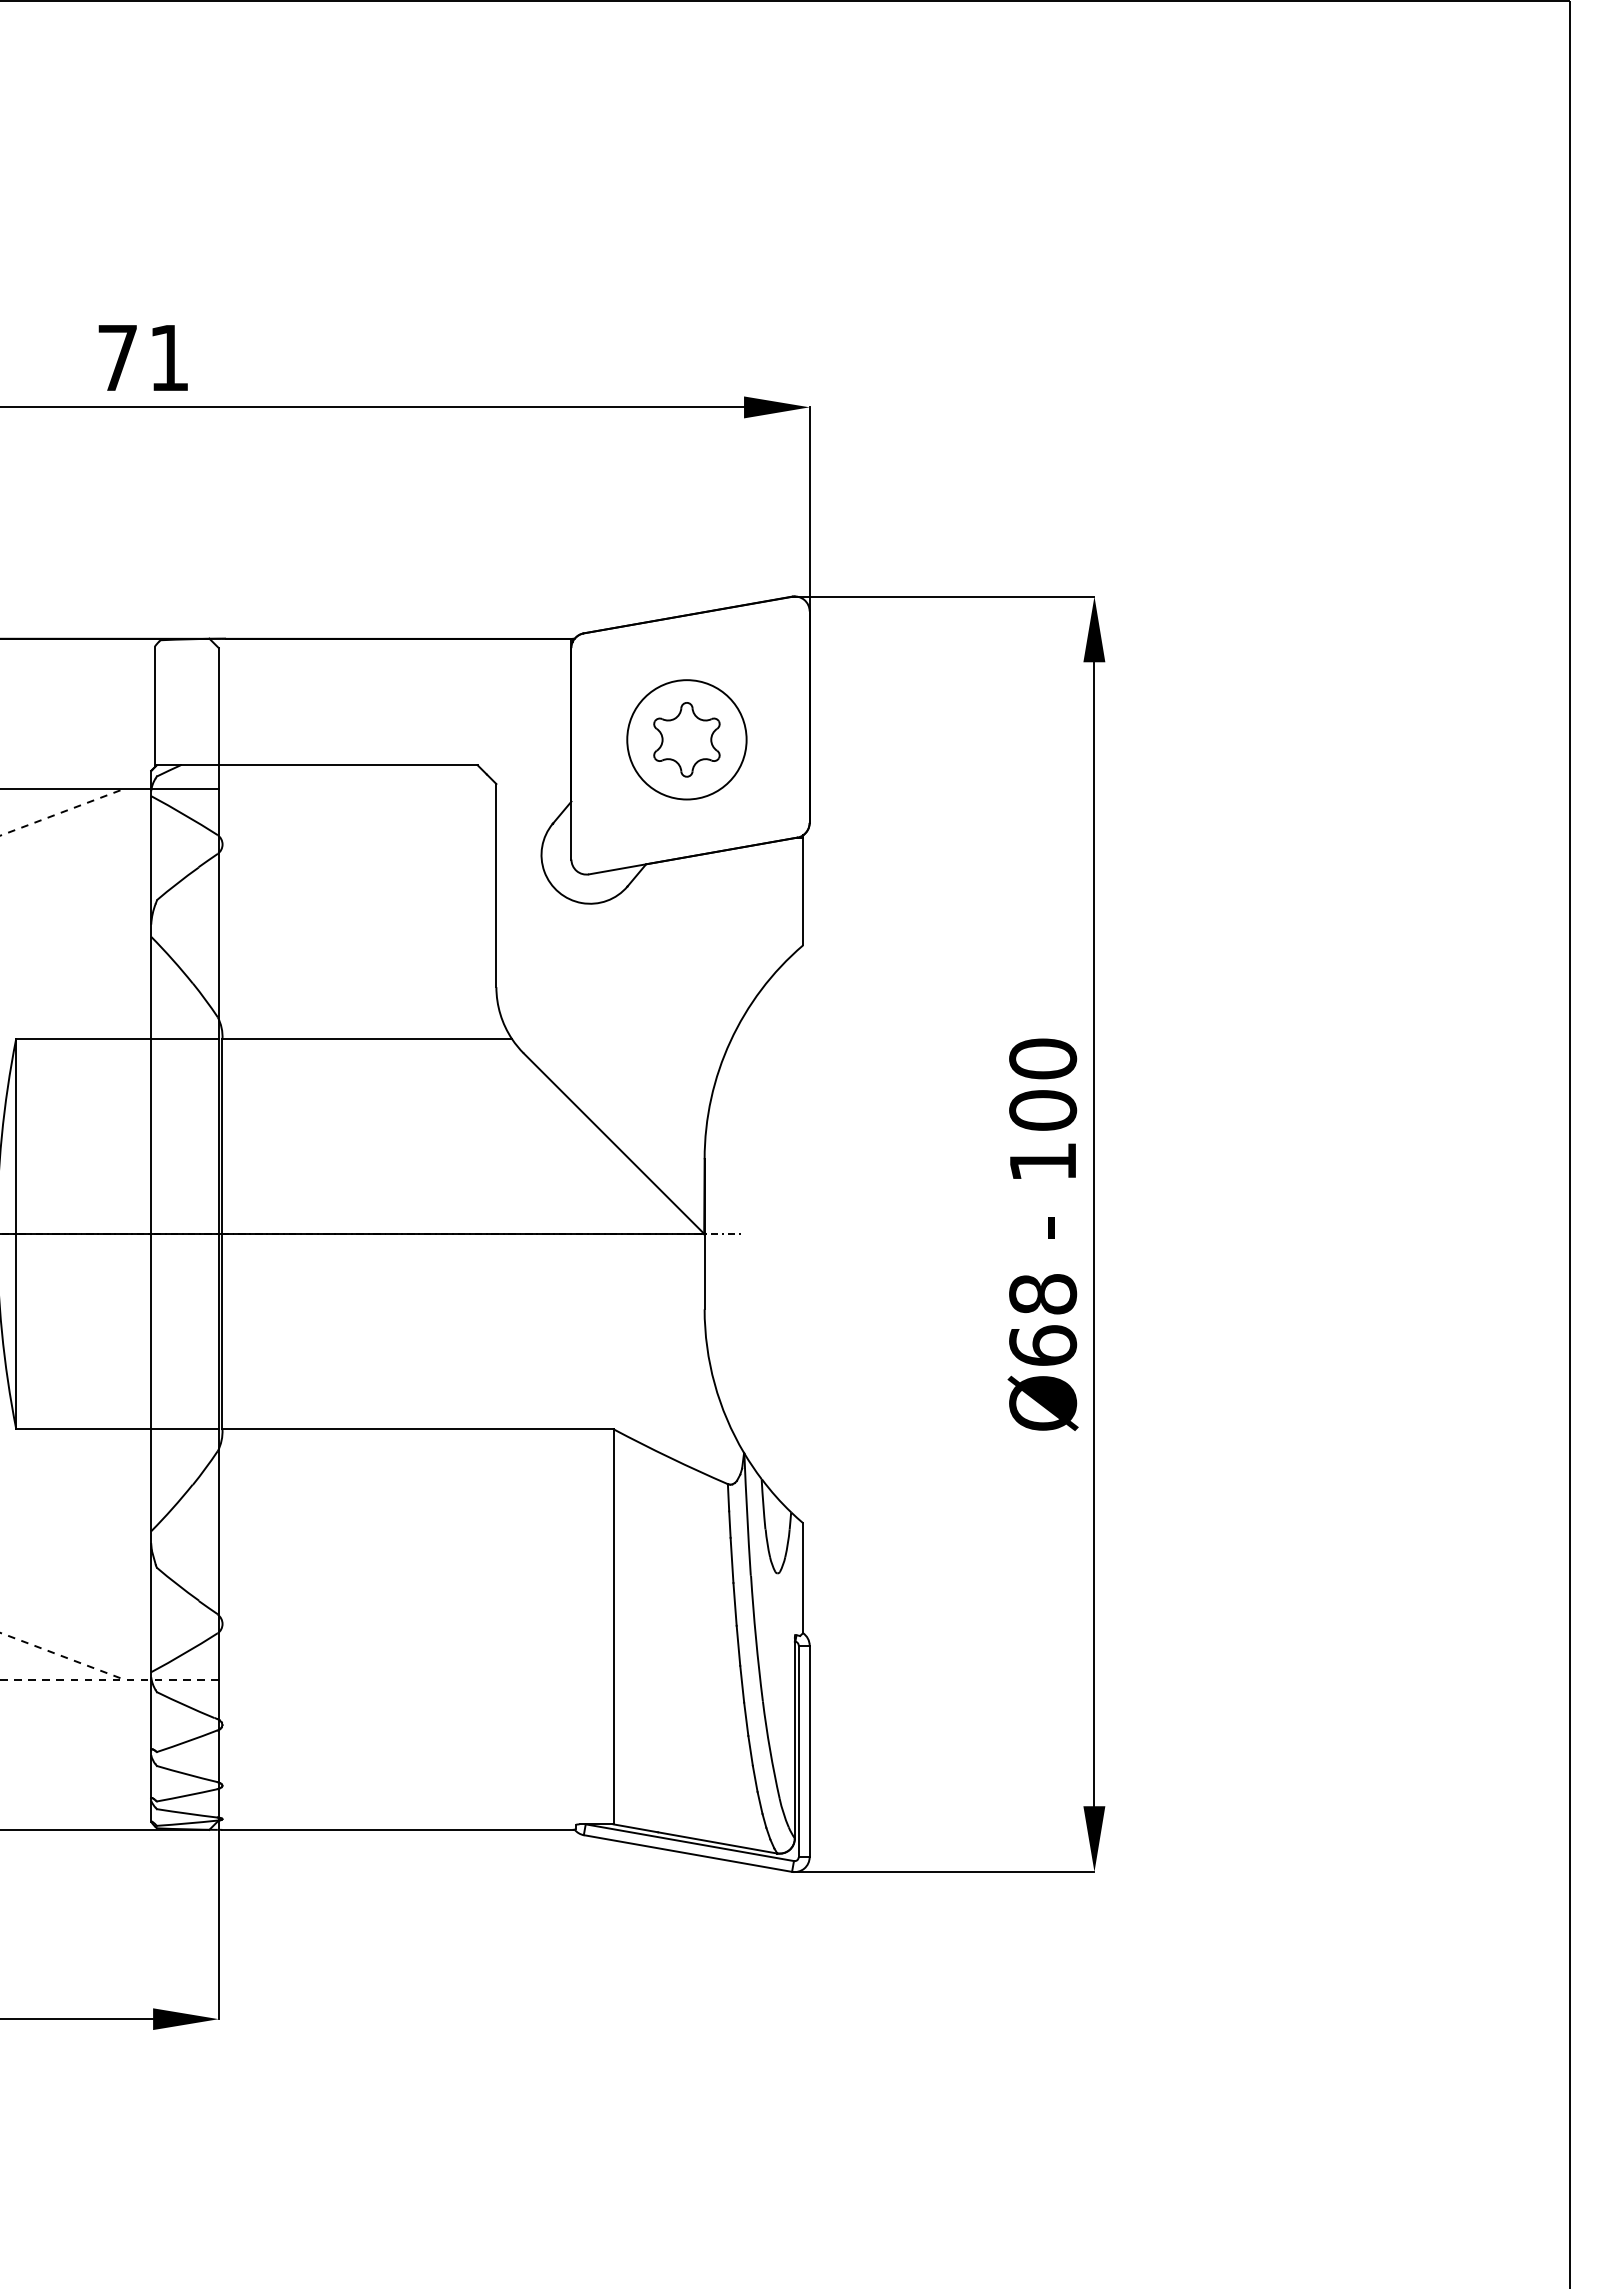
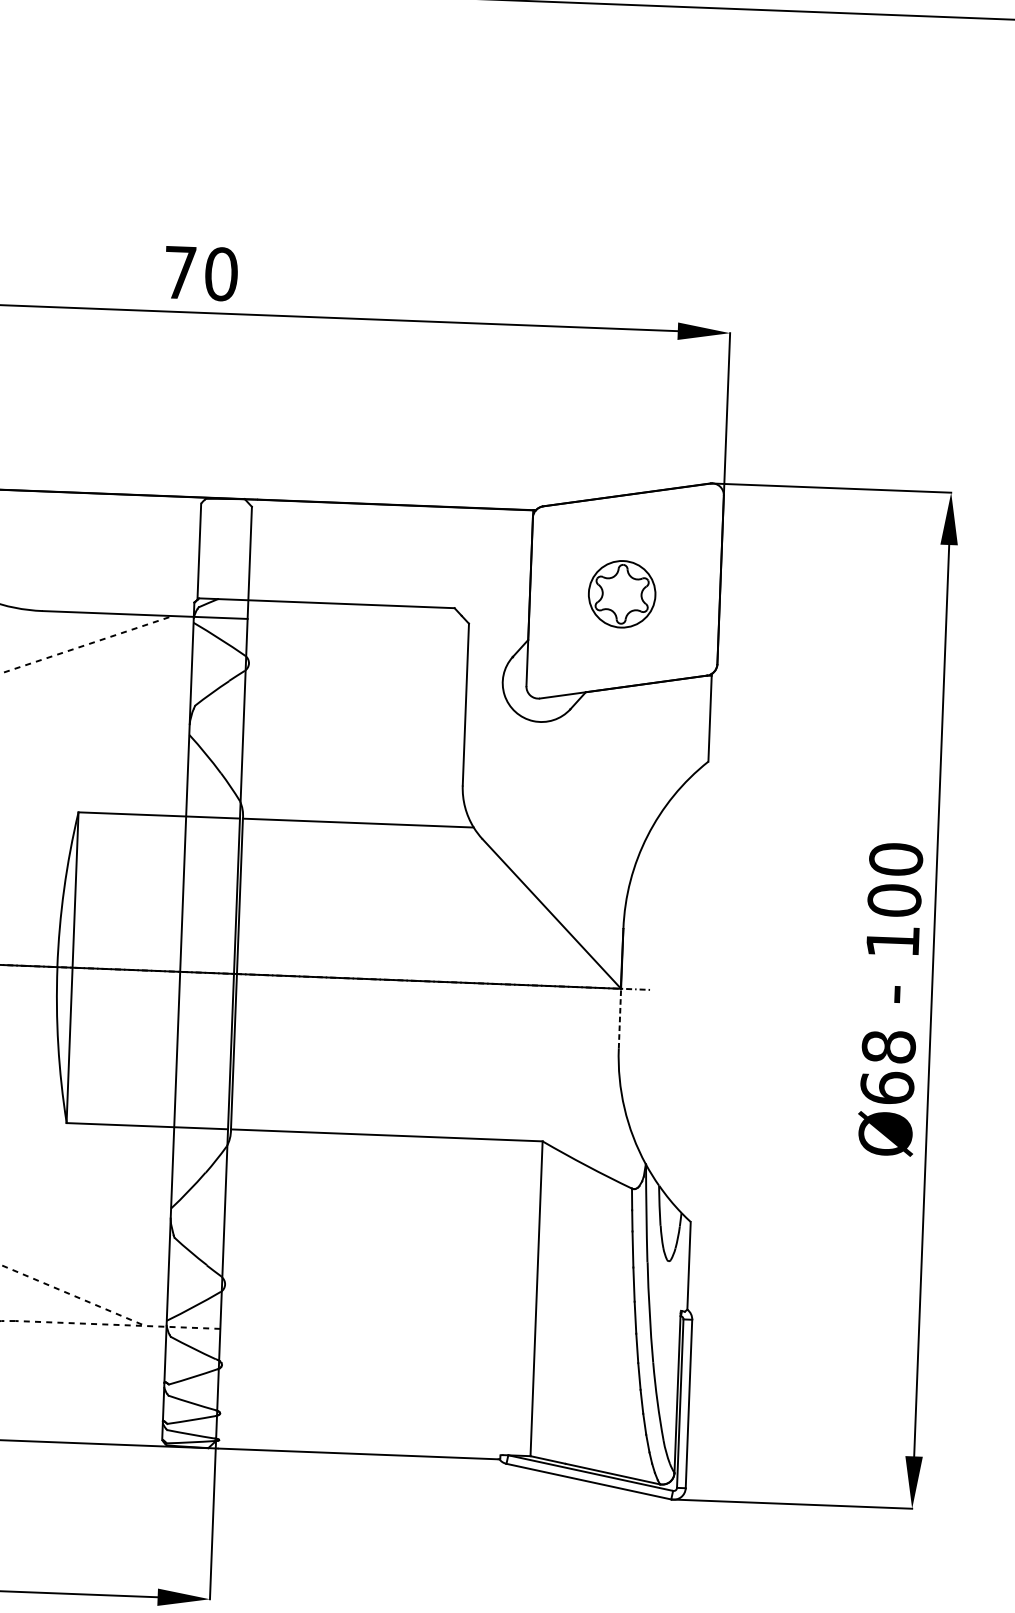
text: (169, 357) -> (221, 273), 71 -> 70
circle: (686, 739) -> (621, 594), size x0.7
line: (704, 1271) -> (619, 1018), solid -> dashed

